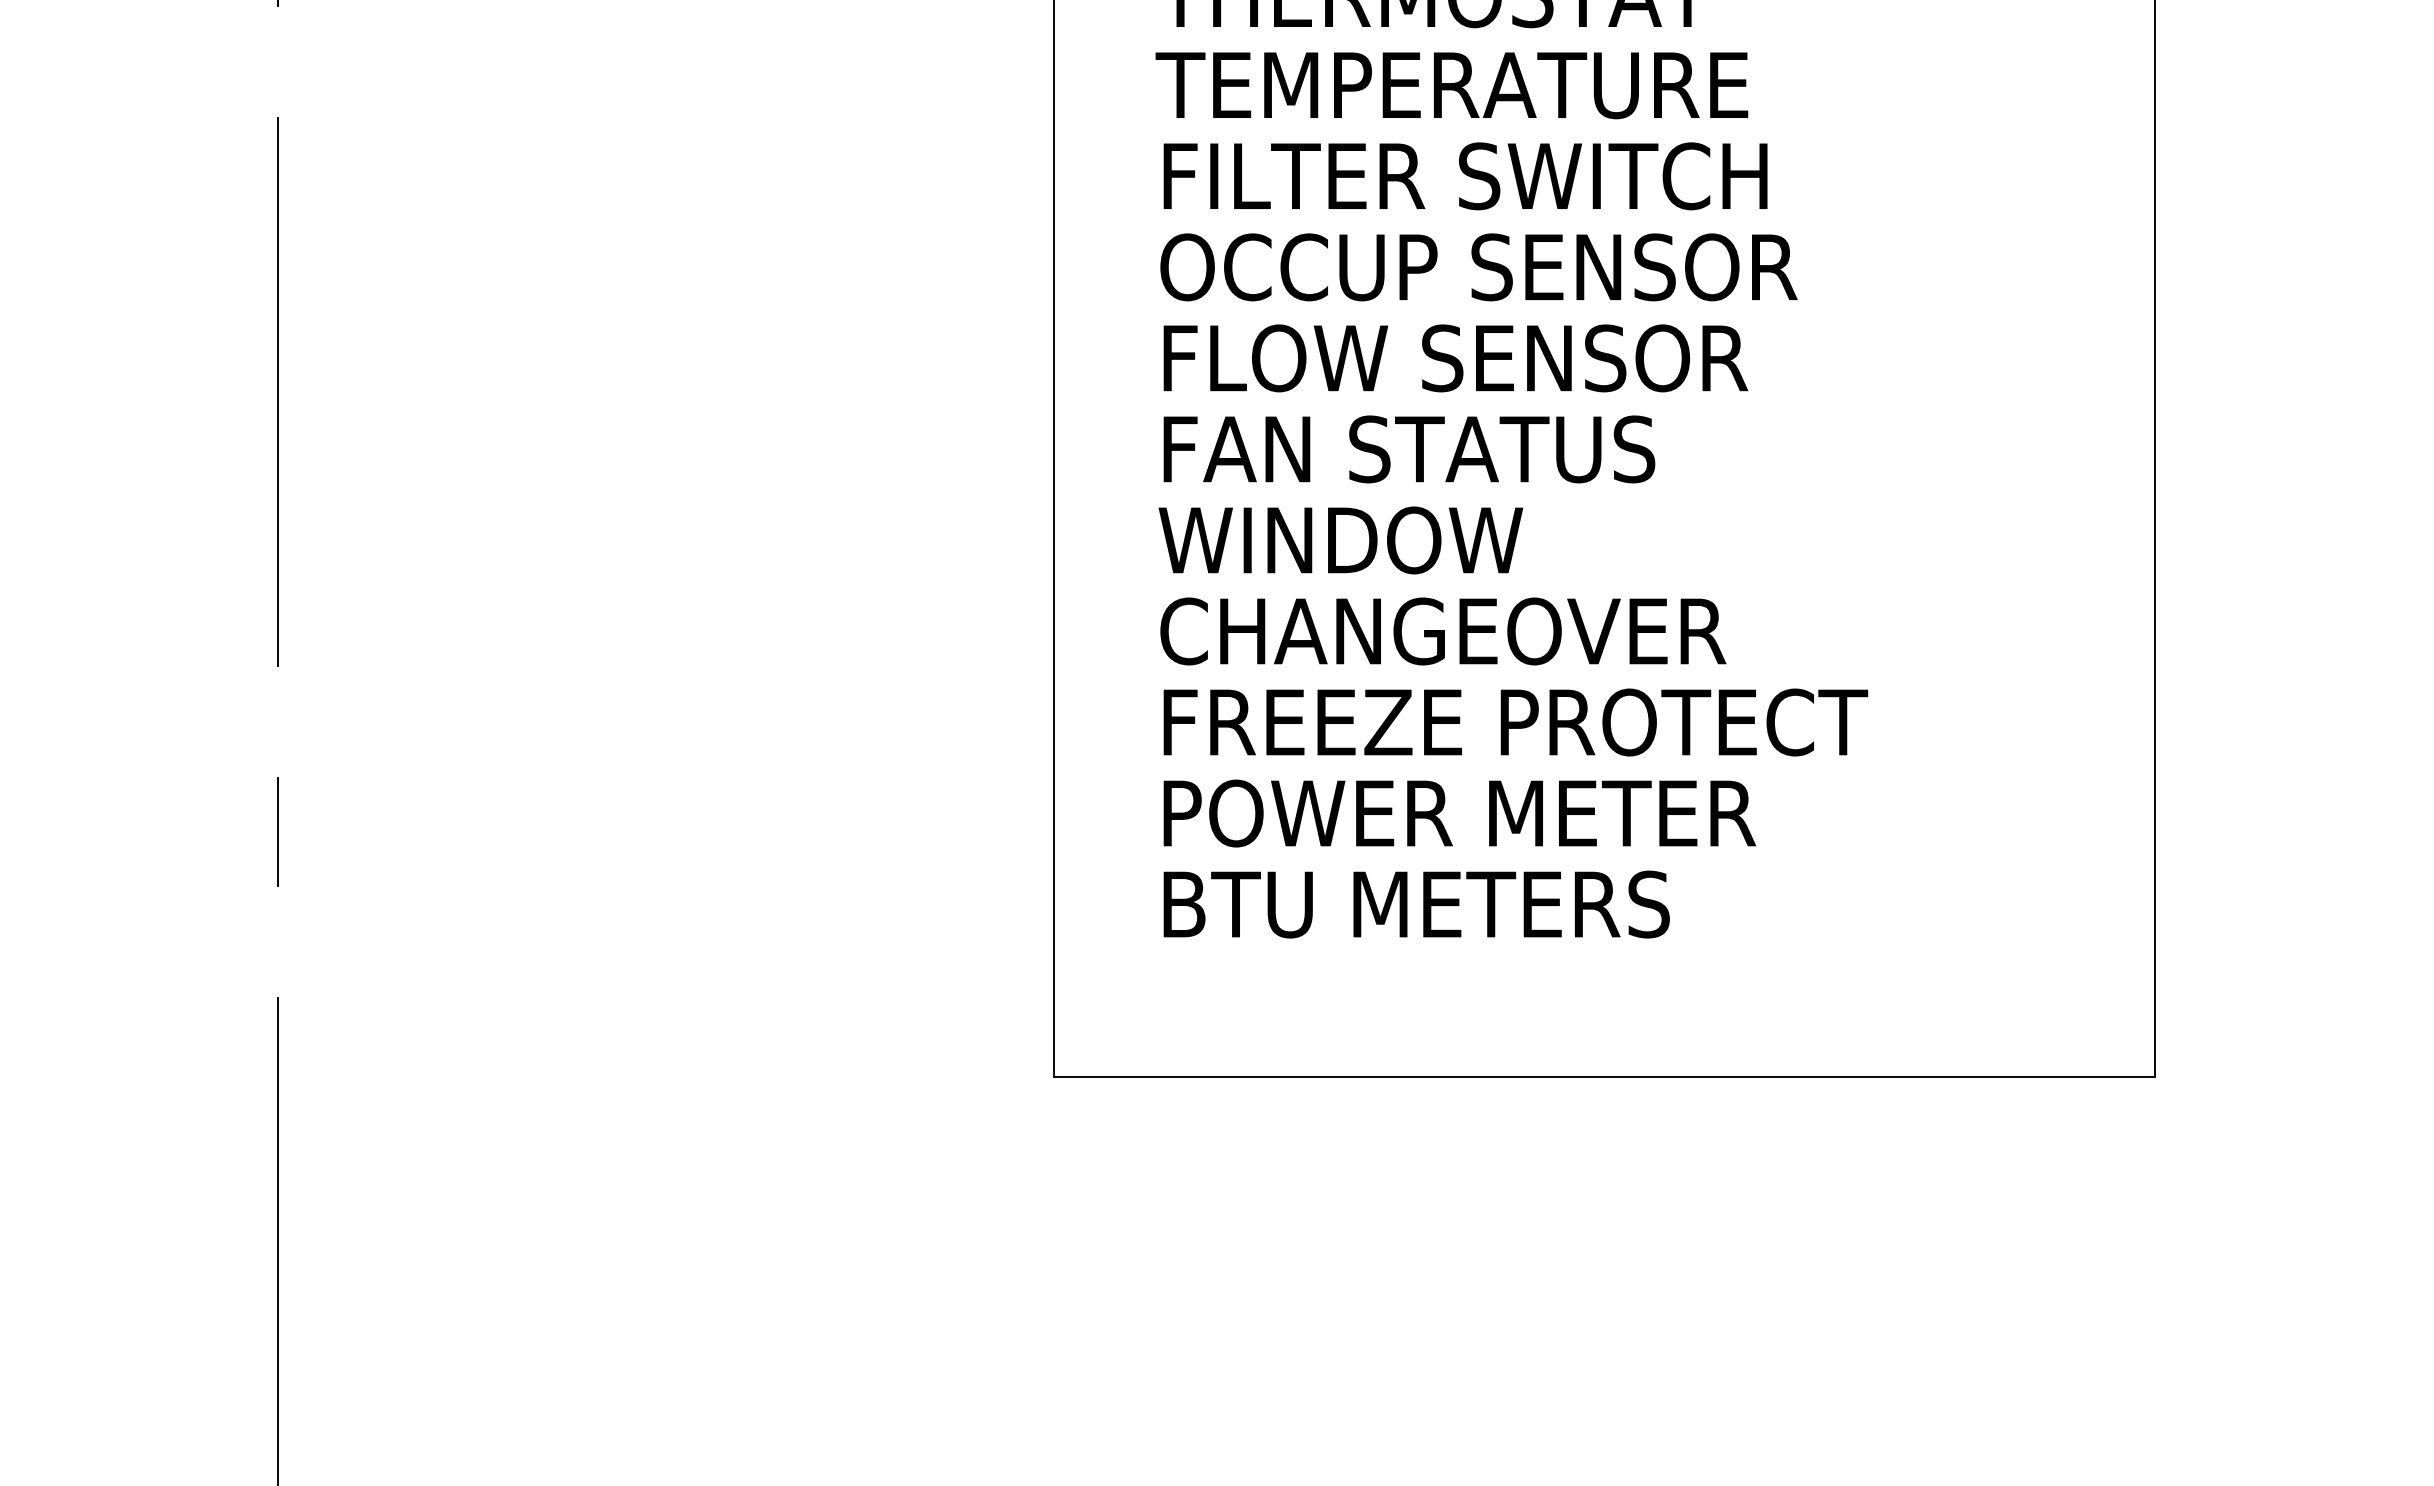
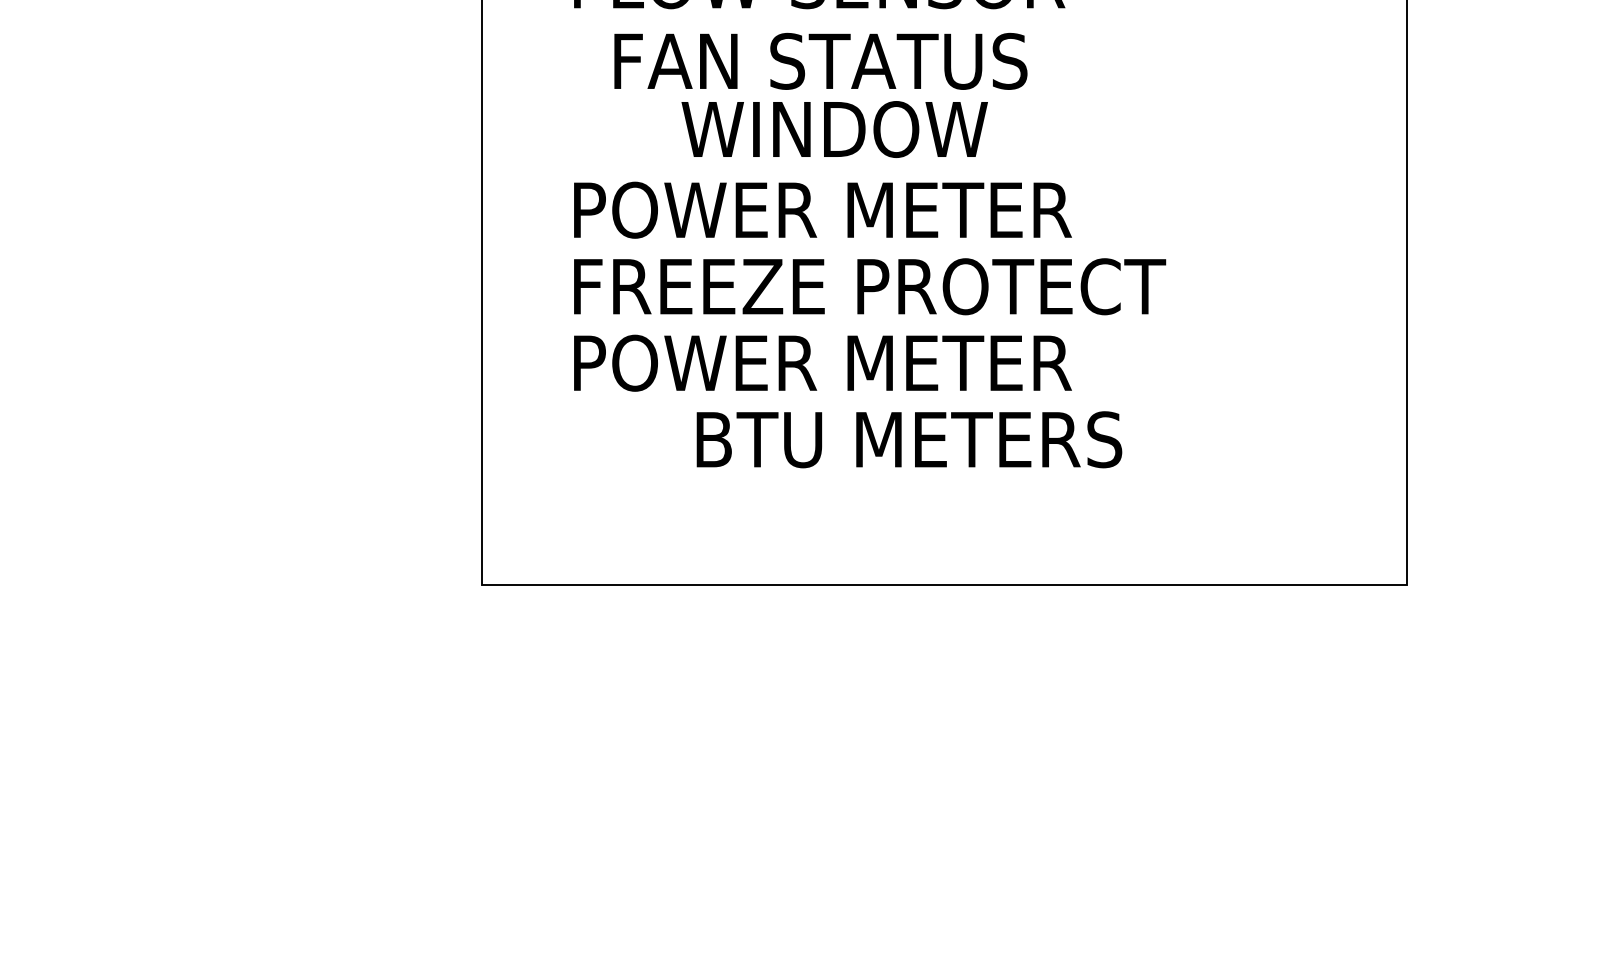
text: (1409, 449) -> (820, 61), moved
text: (1340, 540) -> (834, 129), moved
text: (1458, 631) -> (821, 210), CHANGEOVER -> POWER METER
text: (1416, 904) -> (909, 439), moved

